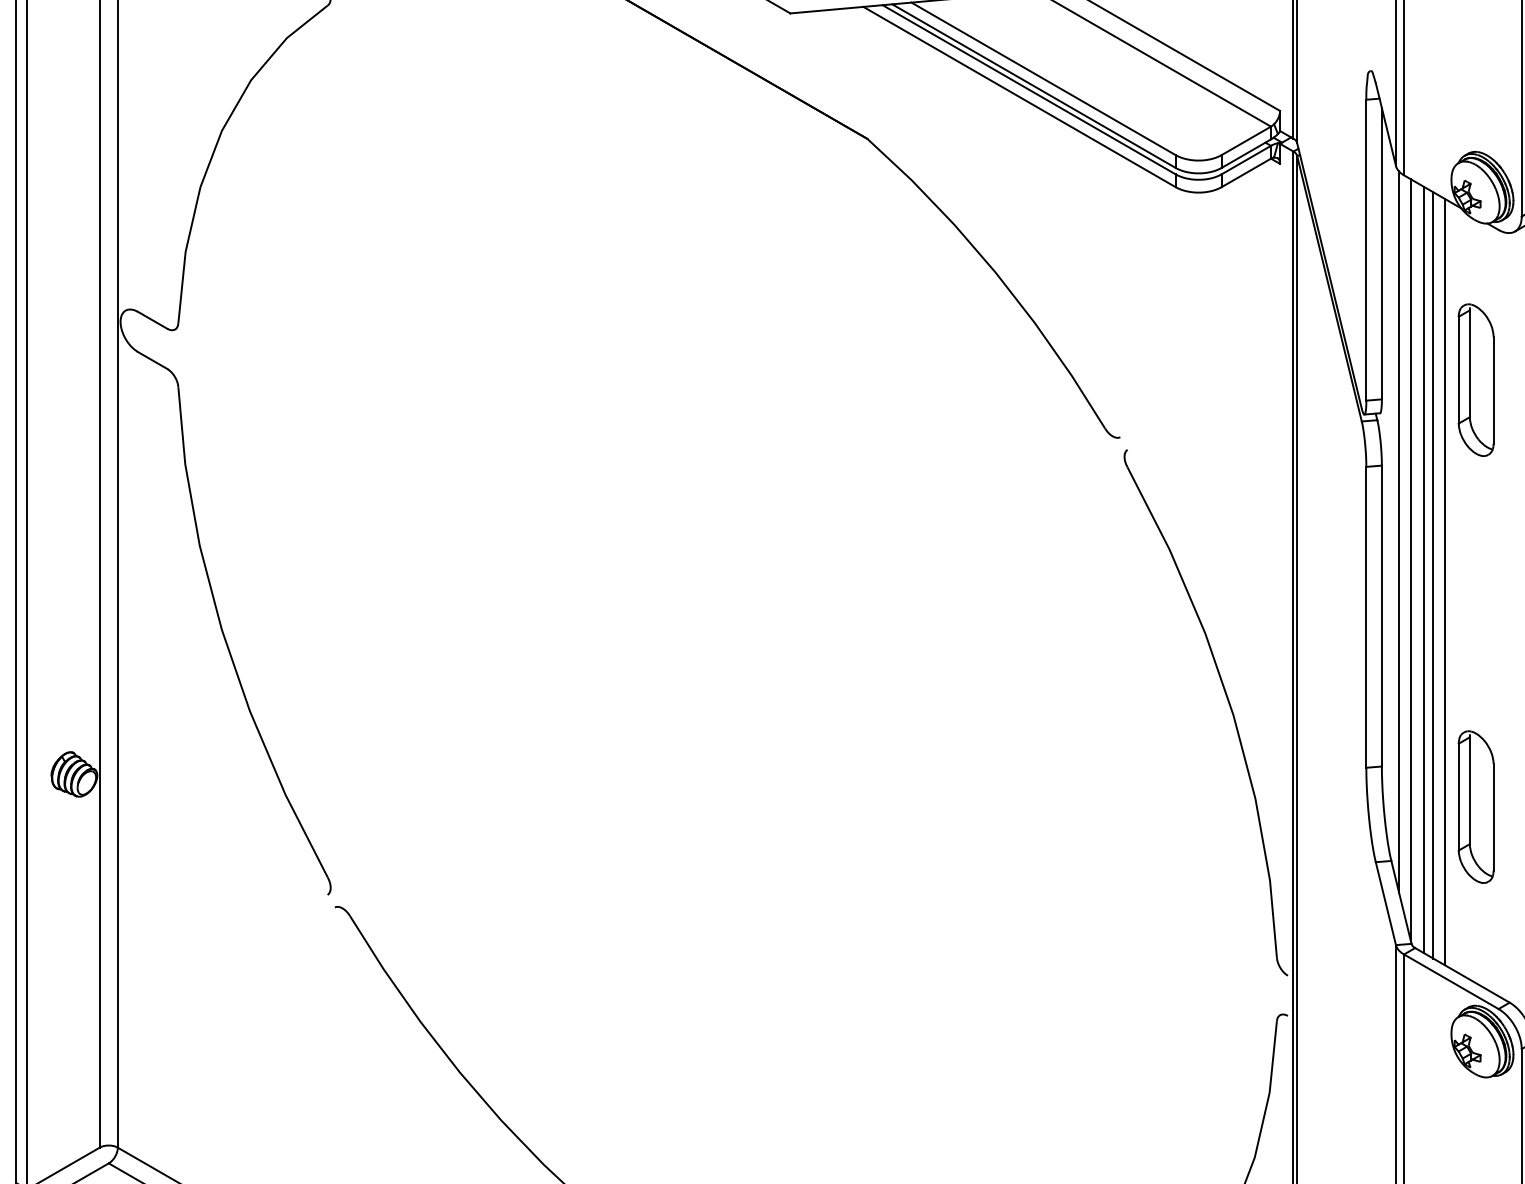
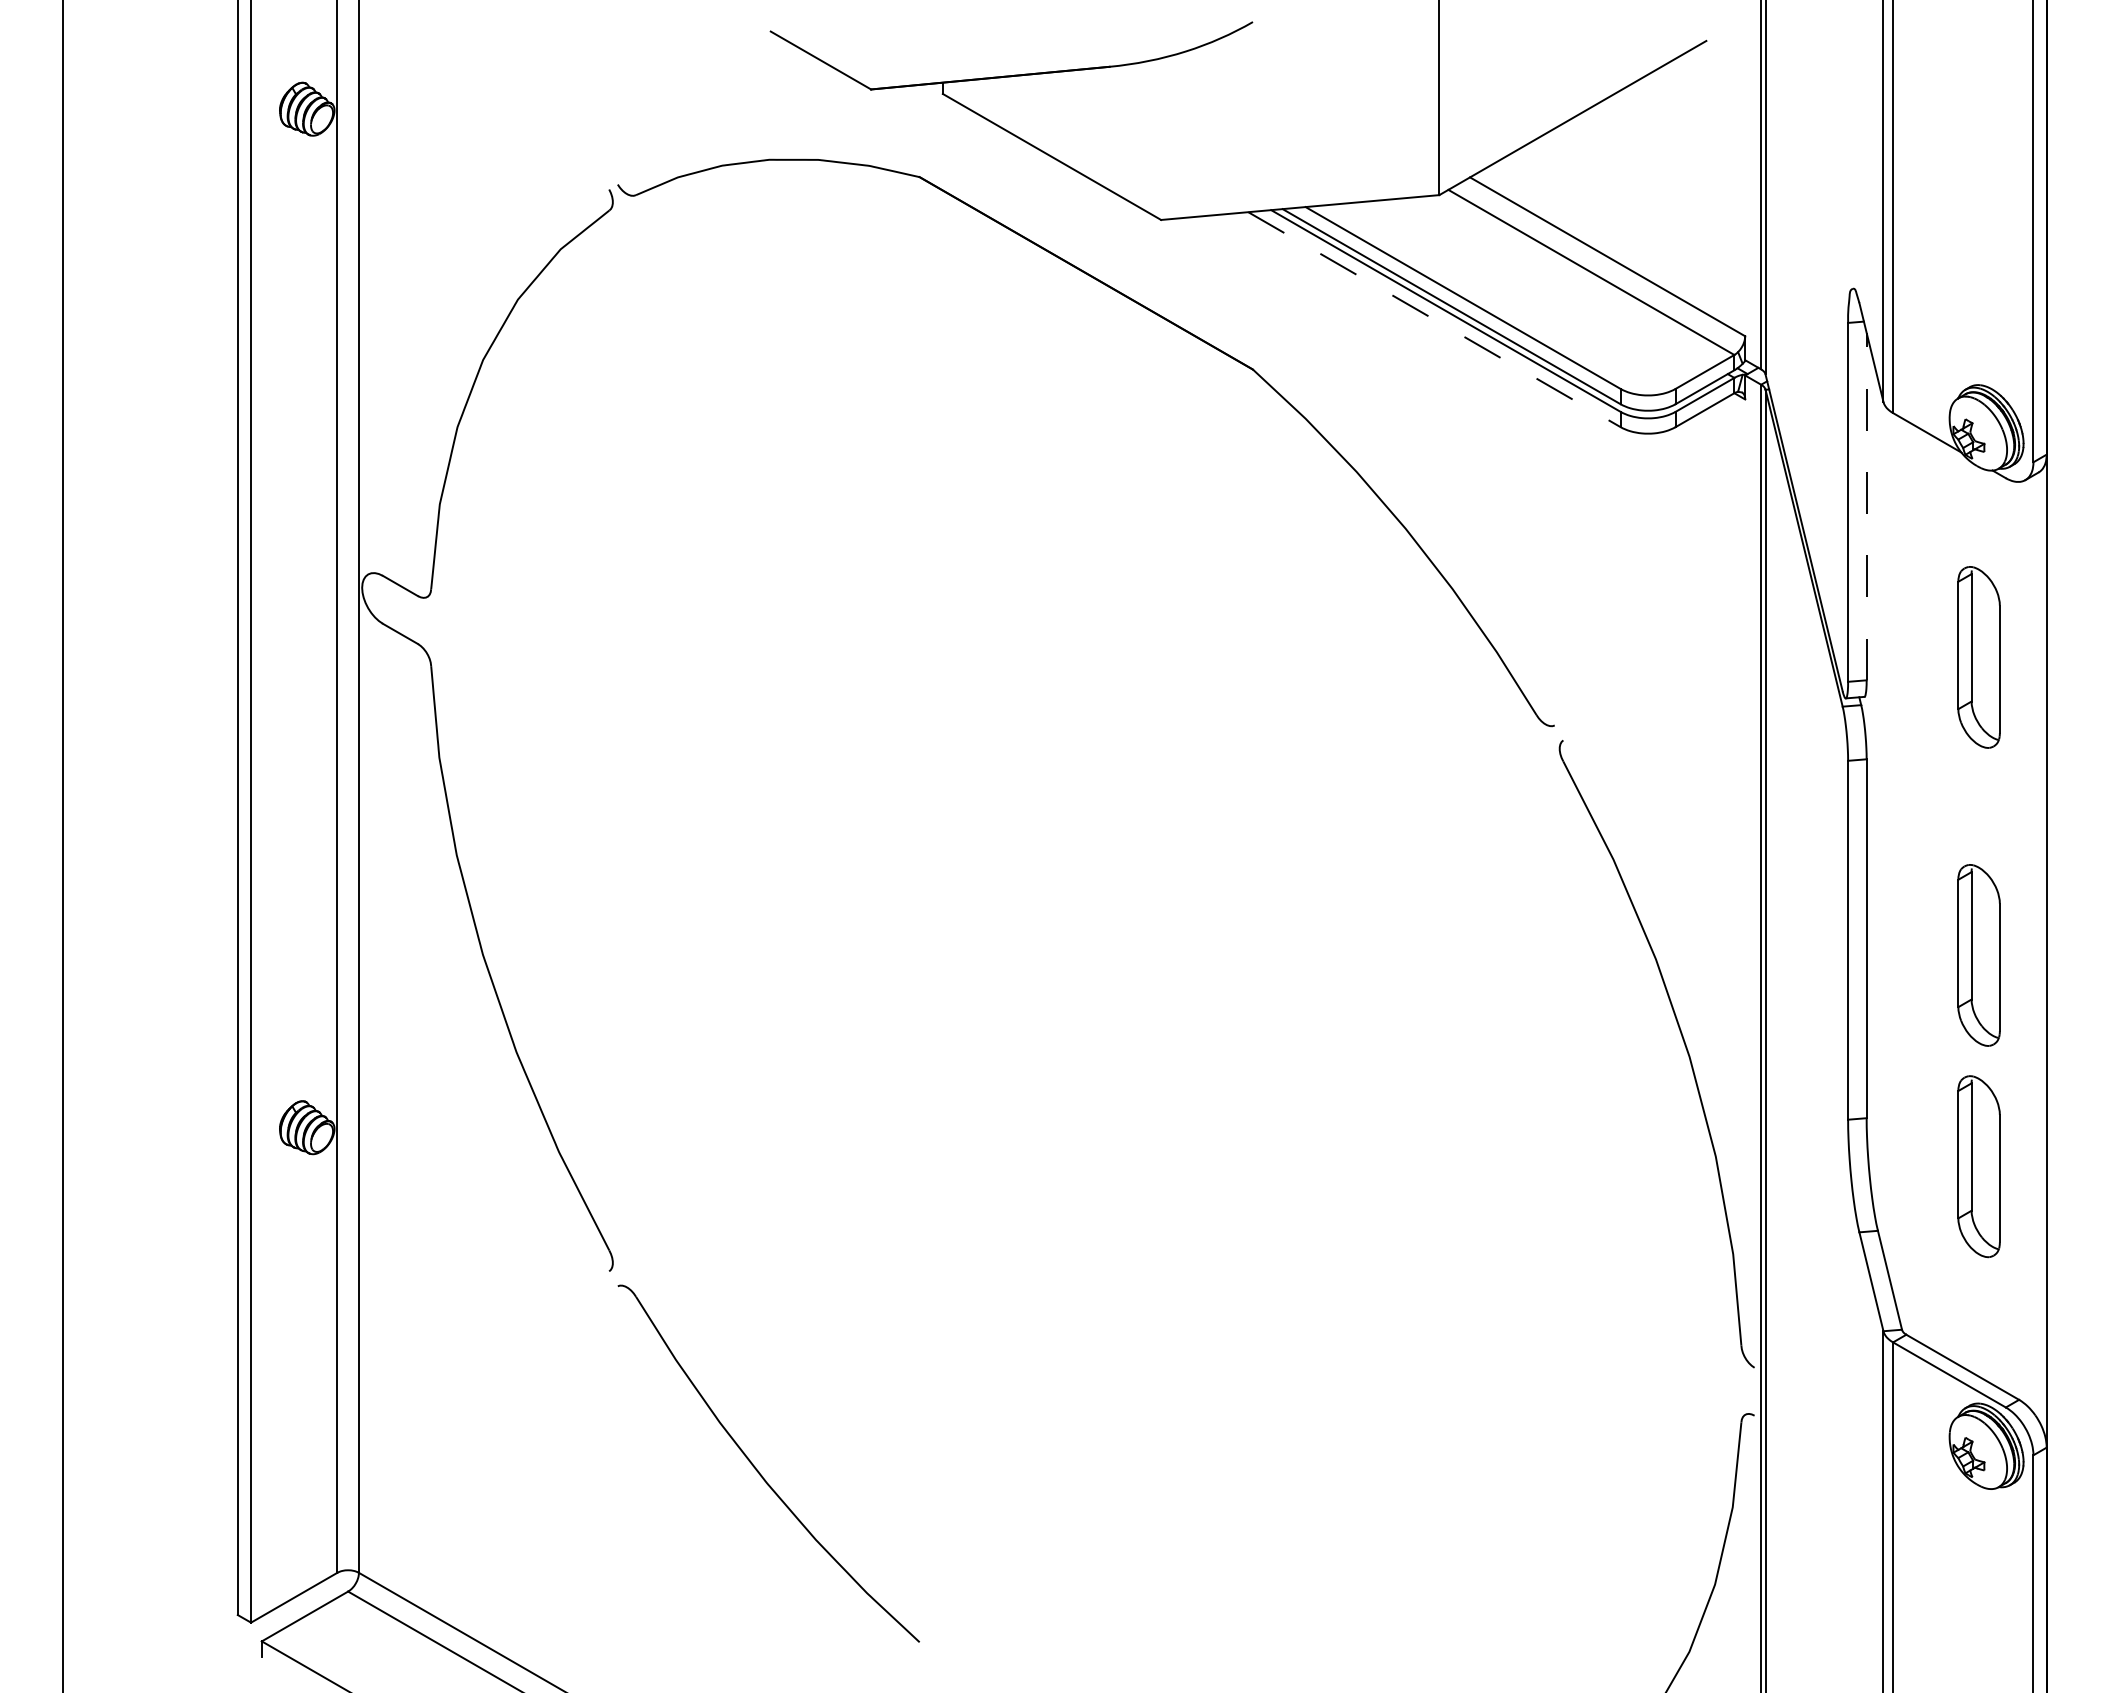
line: (1019, 96) -> (1434, 319), solid -> dashed
line: (1381, 253) -> (1866, 506), solid -> dashed
line: (1399, 532) -> (1887, 838), removed
line: (1410, 559) -> (1900, 871), removed
line: (1423, 569) -> (1916, 883), removed
line: (1432, 575) -> (1927, 890), removed
line: (1444, 582) -> (1941, 898), removed
part: (1475, 630) -> (1978, 955), added

